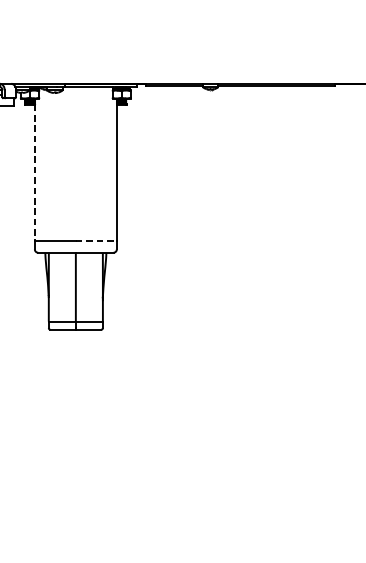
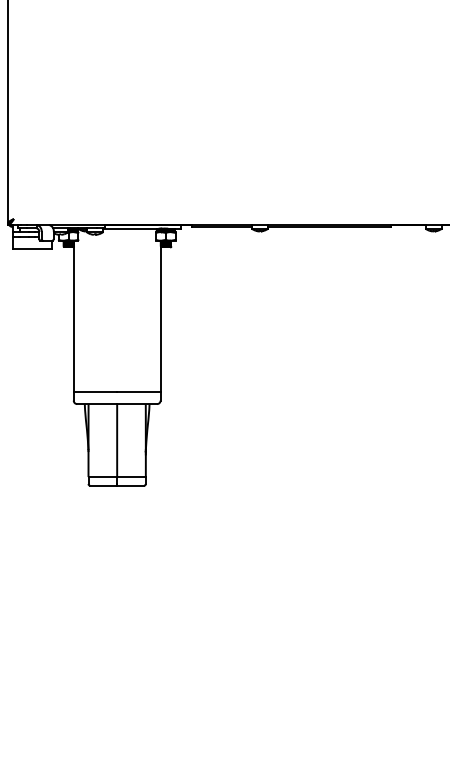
line: (34, 172) -> (73, 319), dashed -> solid
line: (95, 240) -> (138, 391), dashed -> solid

